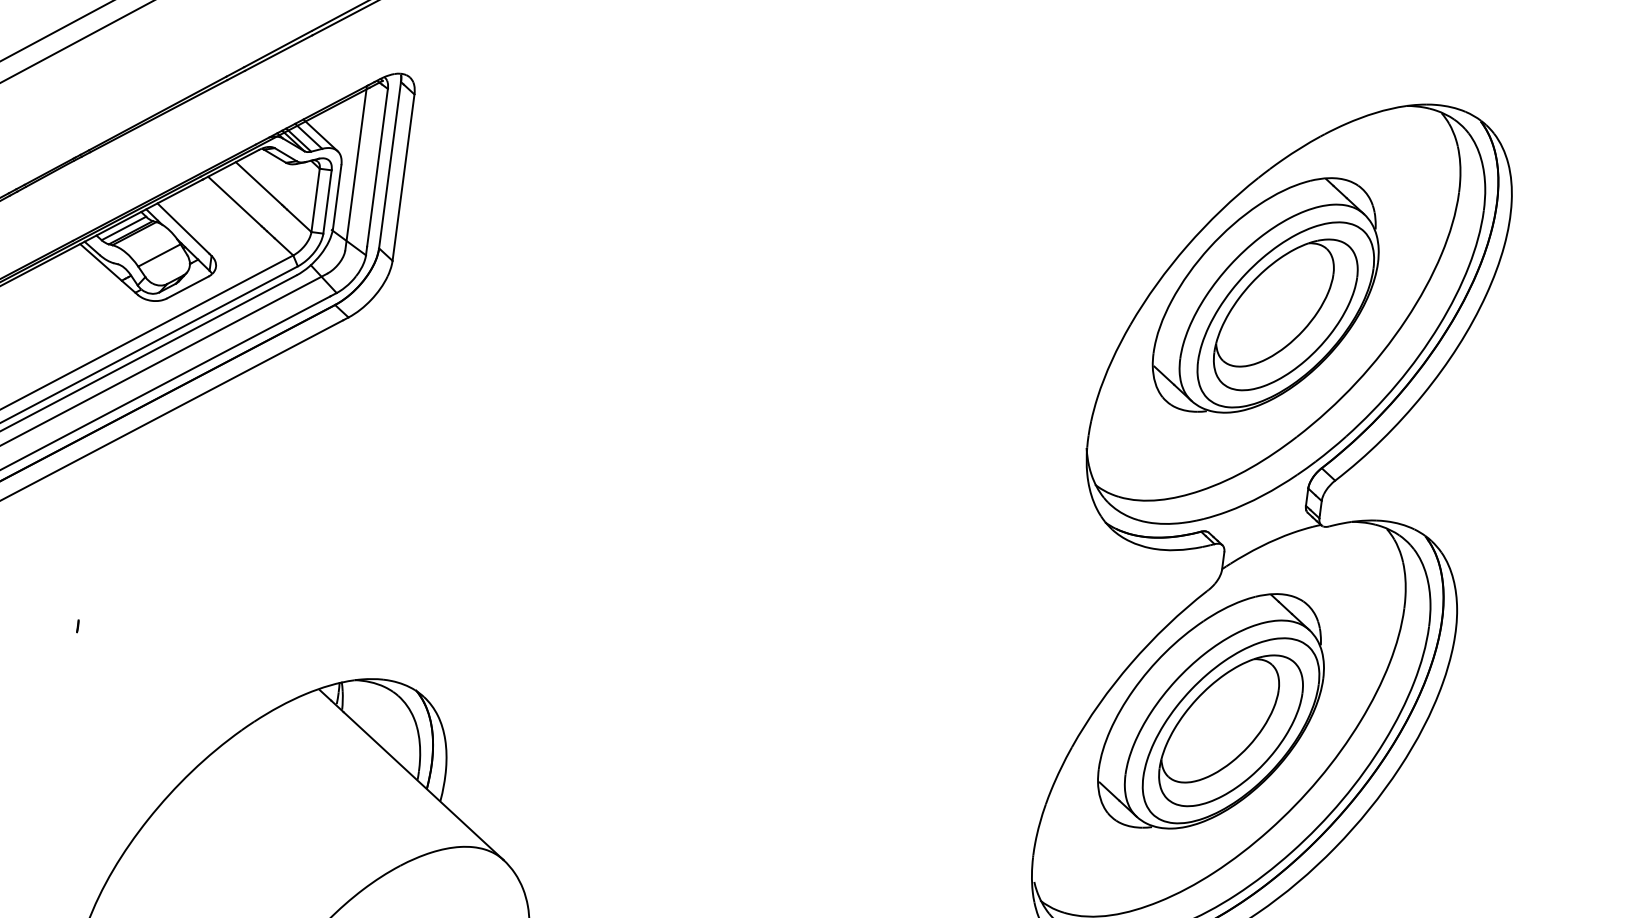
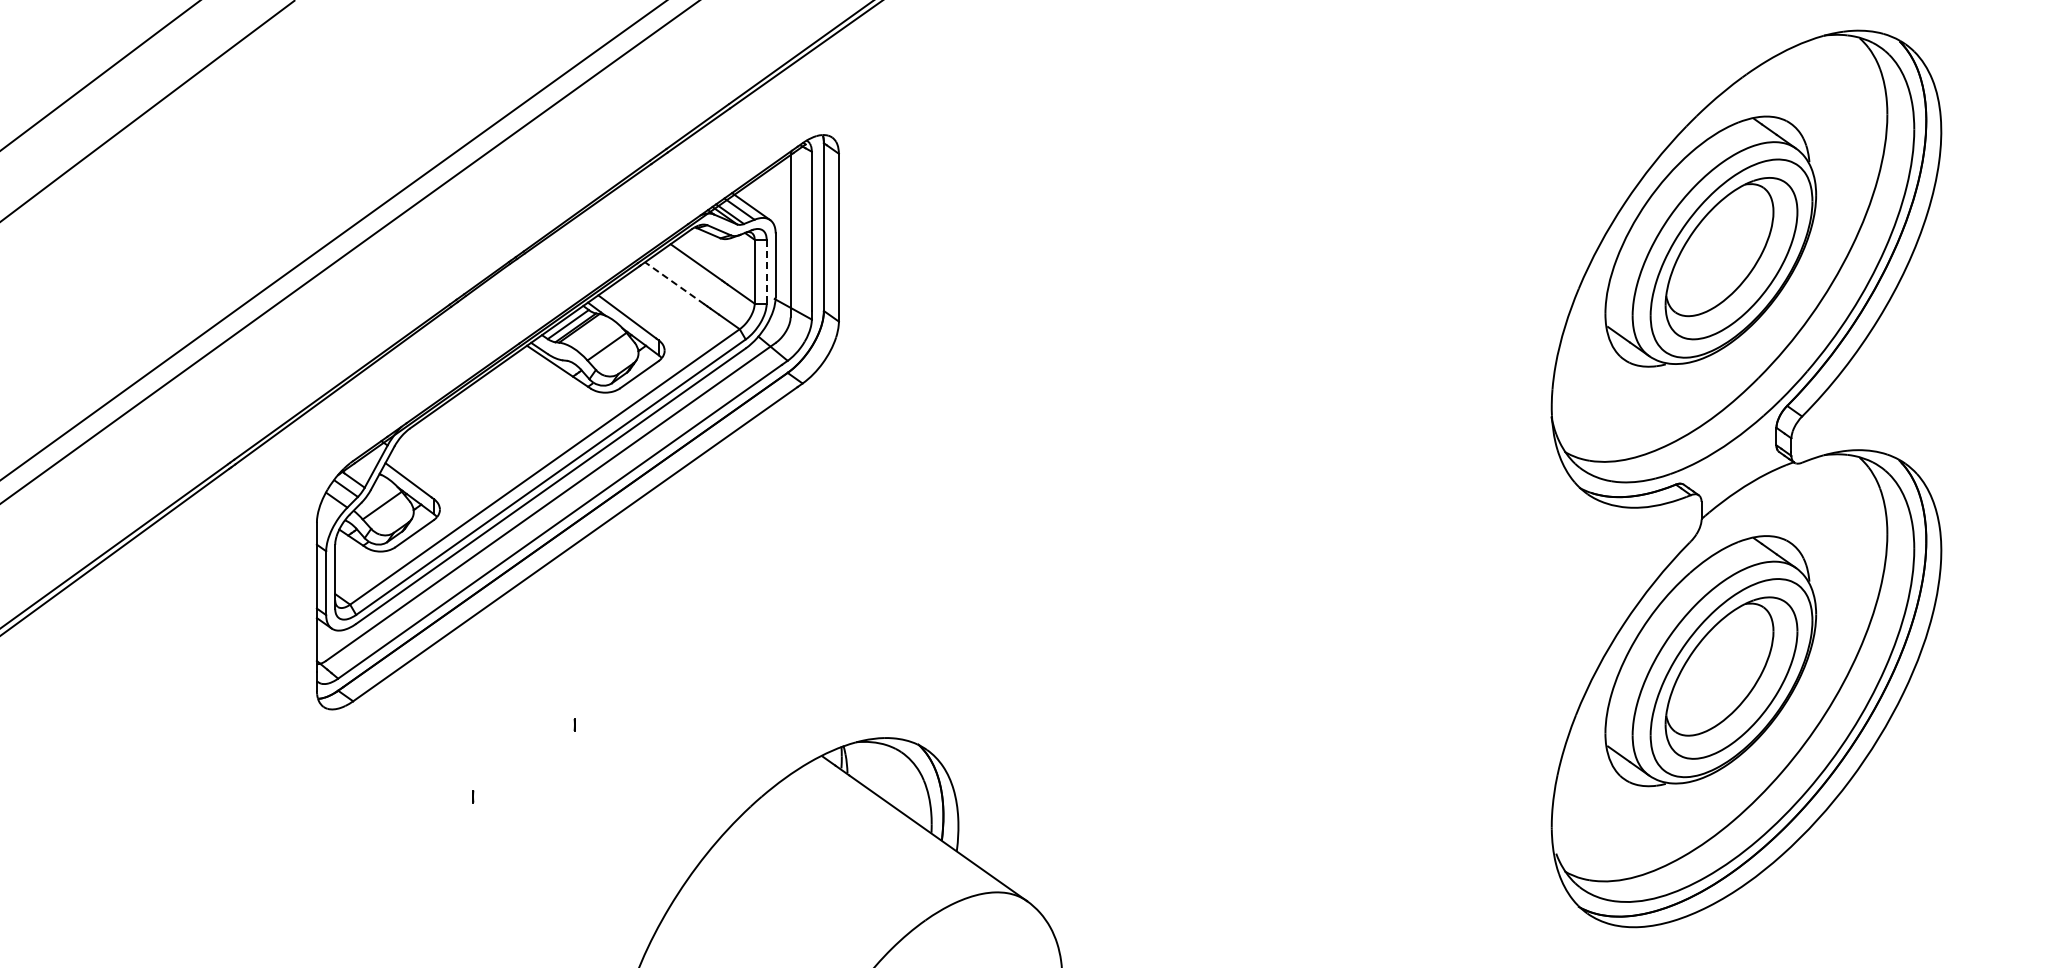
line: (234, 201) -> (674, 283), solid -> dashed
line: (327, 201) -> (766, 271), solid -> dashed

